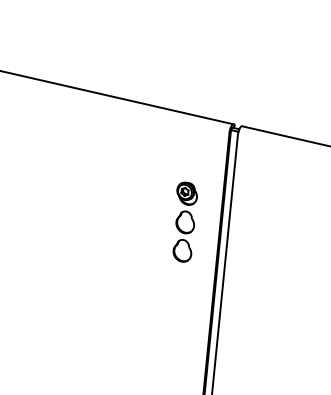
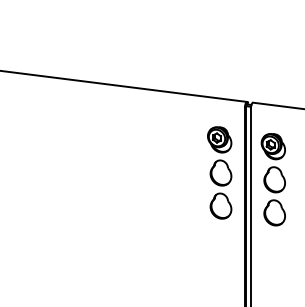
part: (183, 221) -> (219, 172), size x1.67
part: (258, 239) -> (272, 179), added

